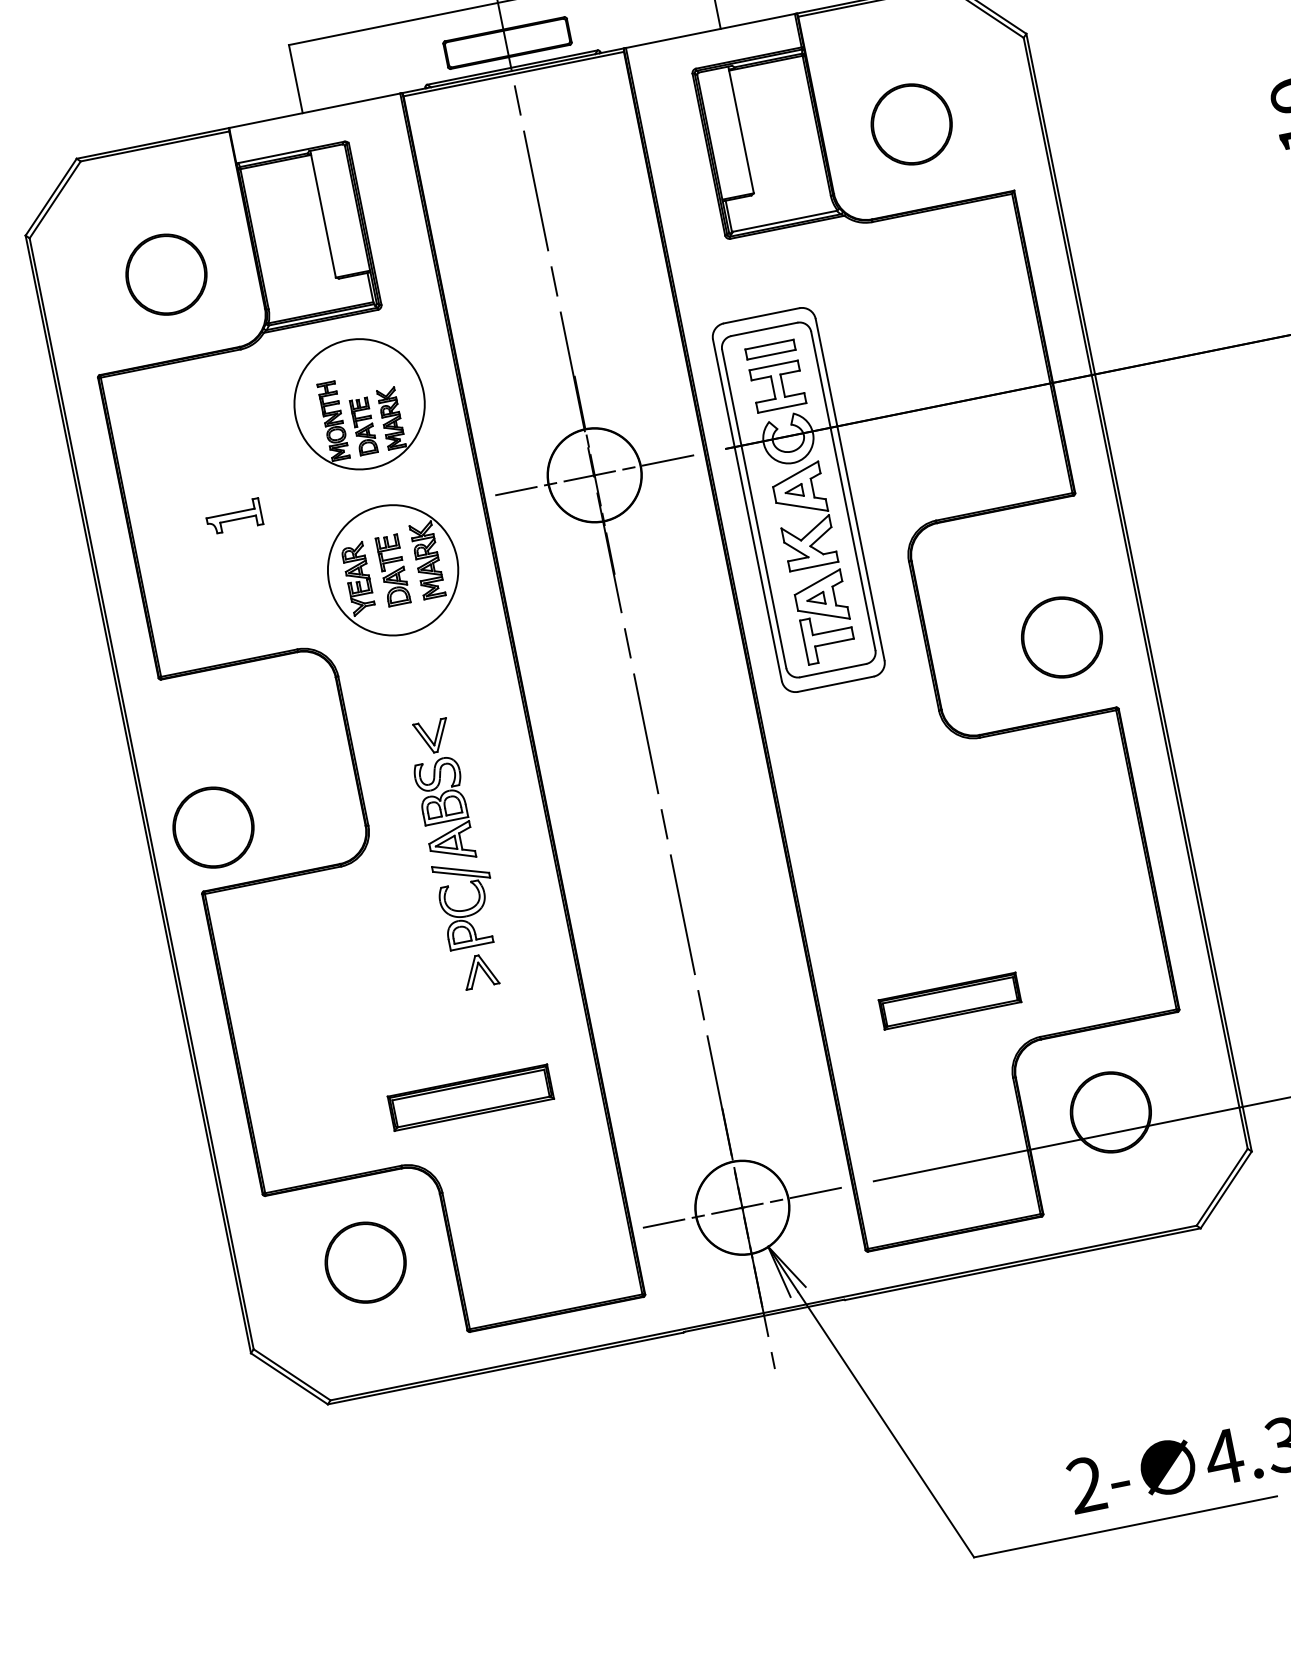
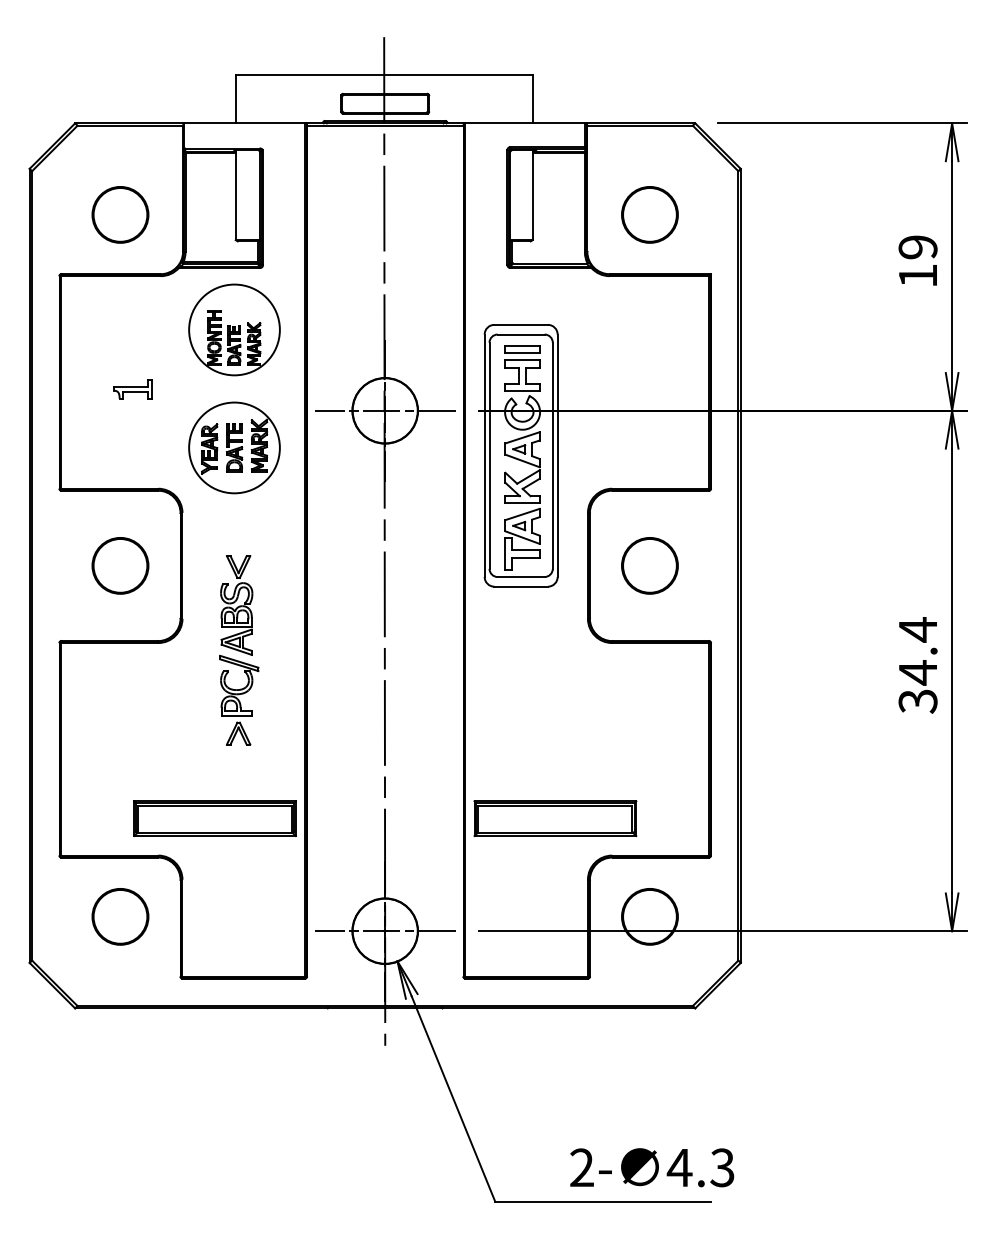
circle: (1061, 637) -> (649, 565), moved
part: (213, 827) -> (120, 565), moved
part: (950, 1000) -> (555, 818), size x1.67
part: (470, 1097) -> (214, 818), size x1.43

